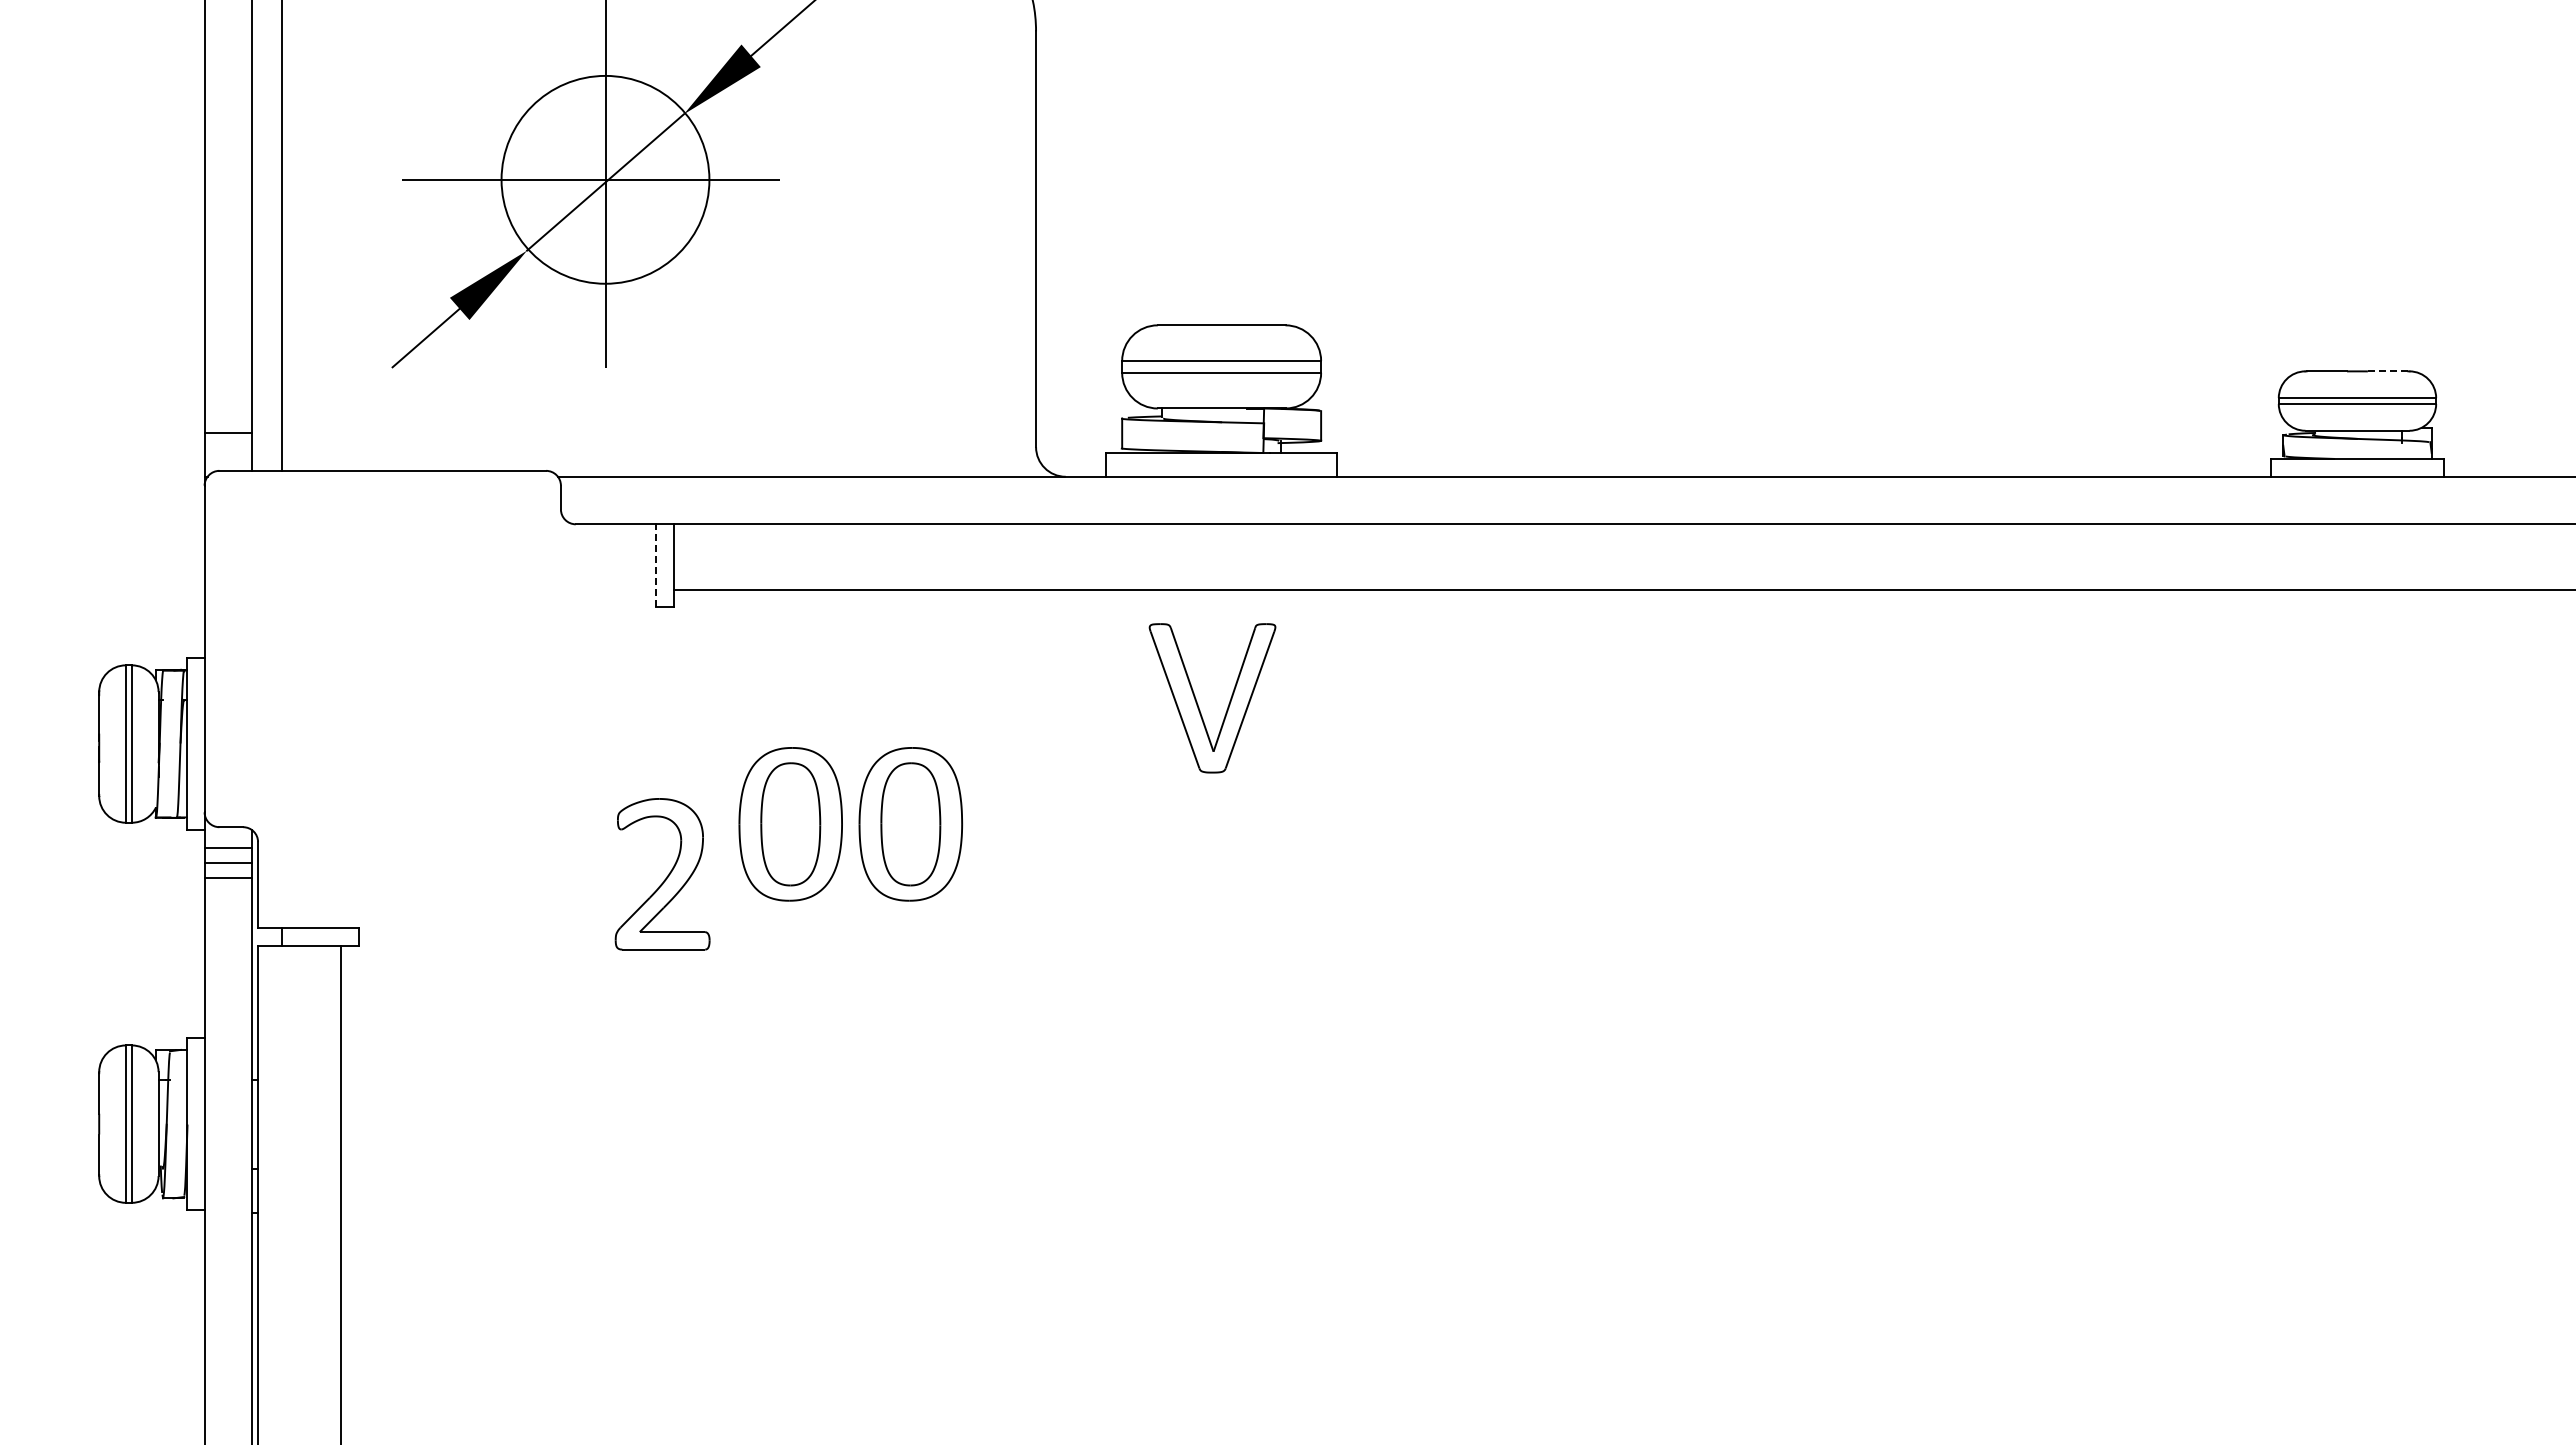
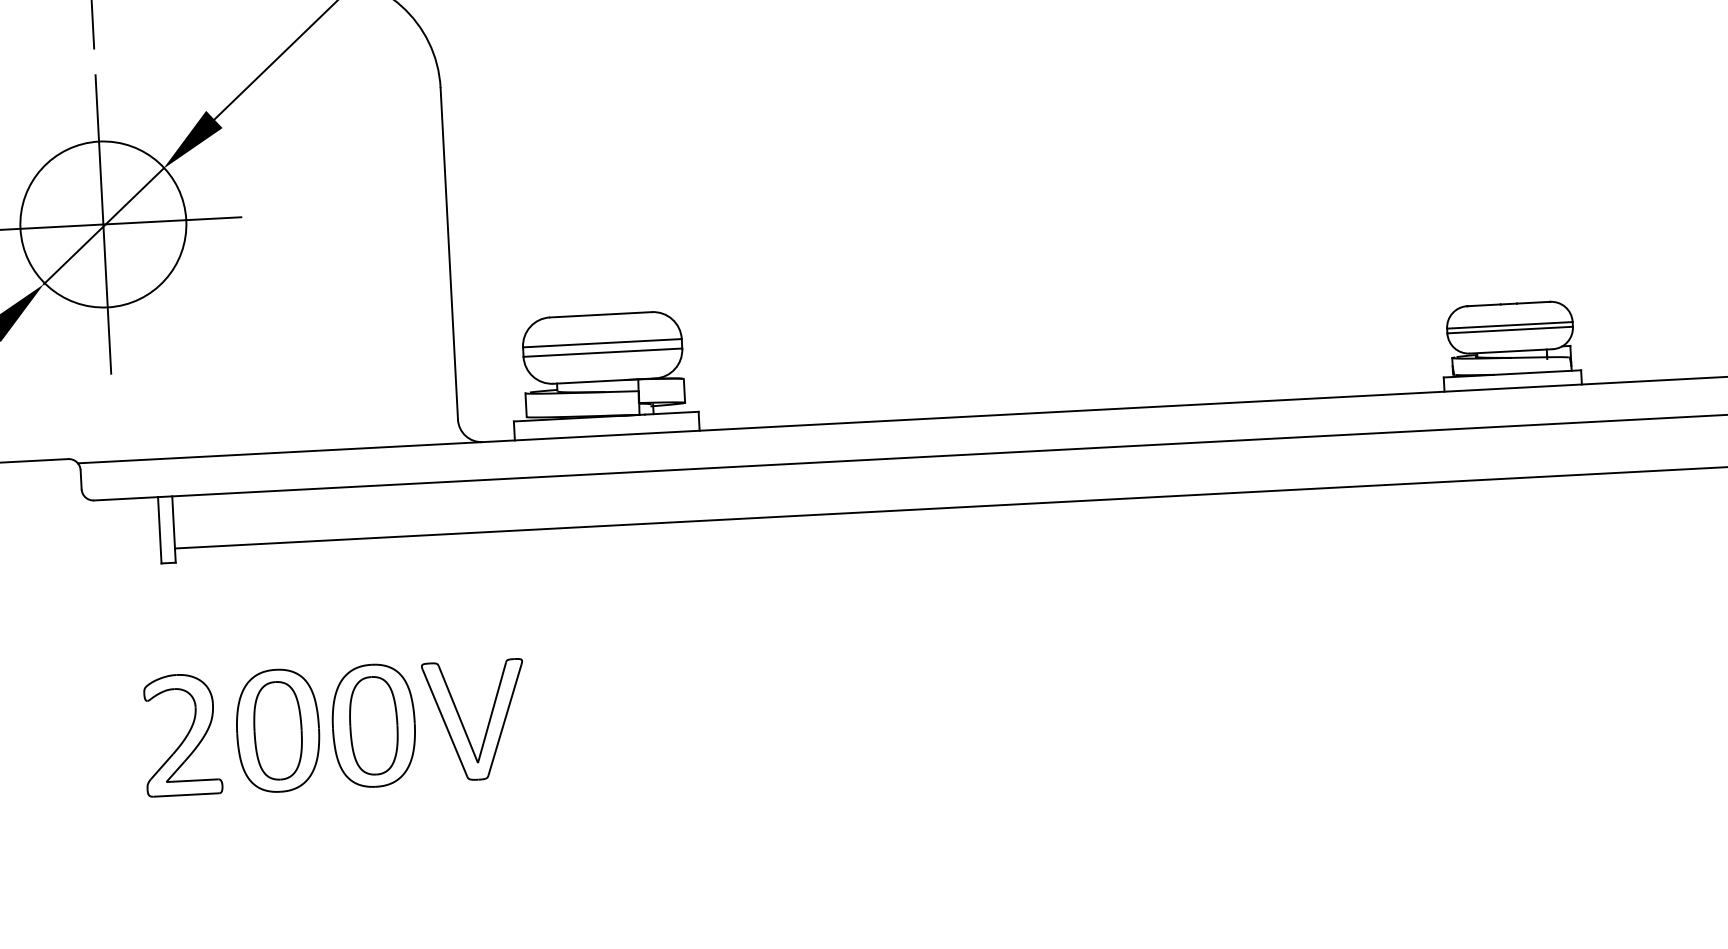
line: (2388, 371) -> (1533, 302), dashed -> solid
line: (655, 565) -> (159, 530), dashed -> solid
part: (1198, 704) -> (463, 725), moved
part: (662, 874) -> (182, 735), moved

